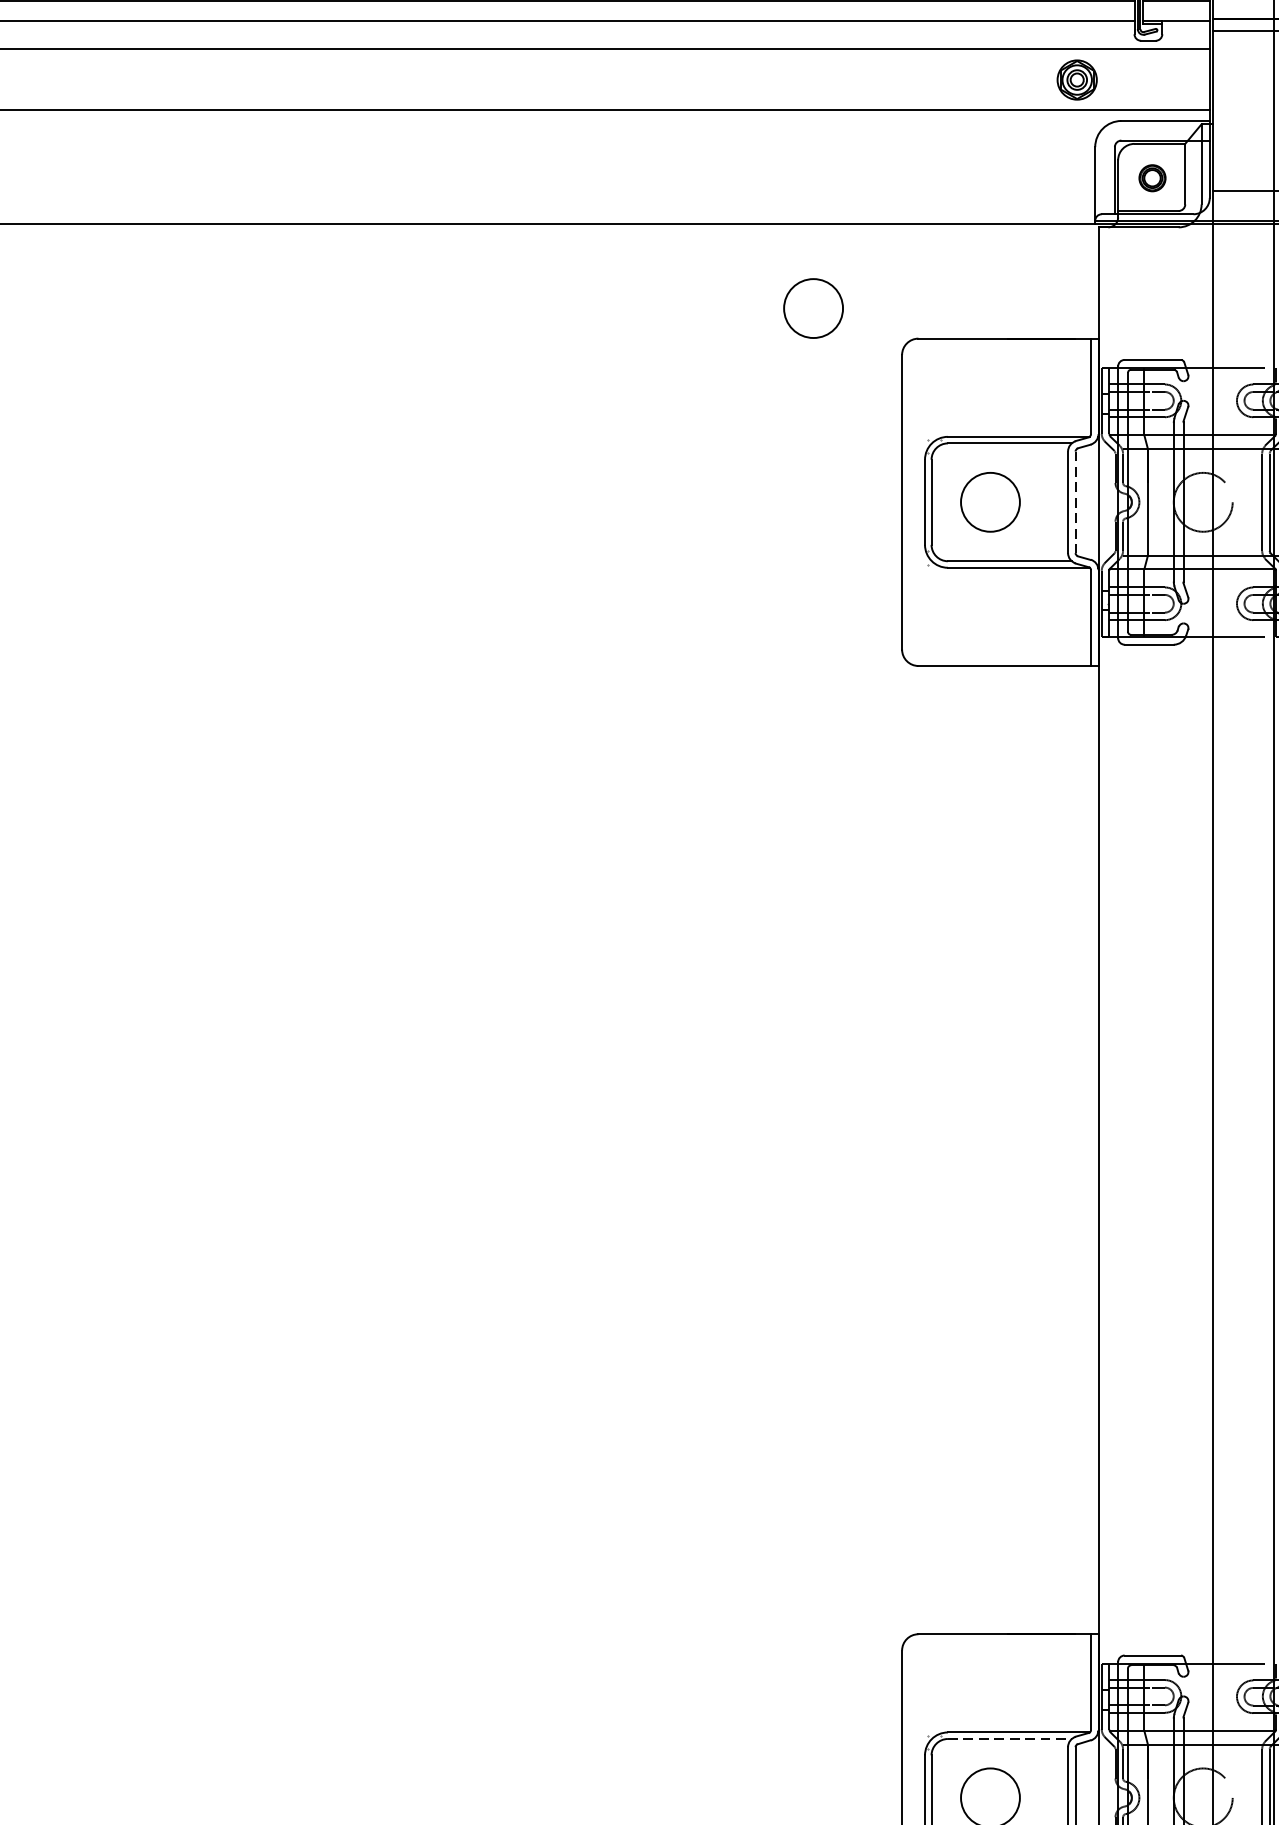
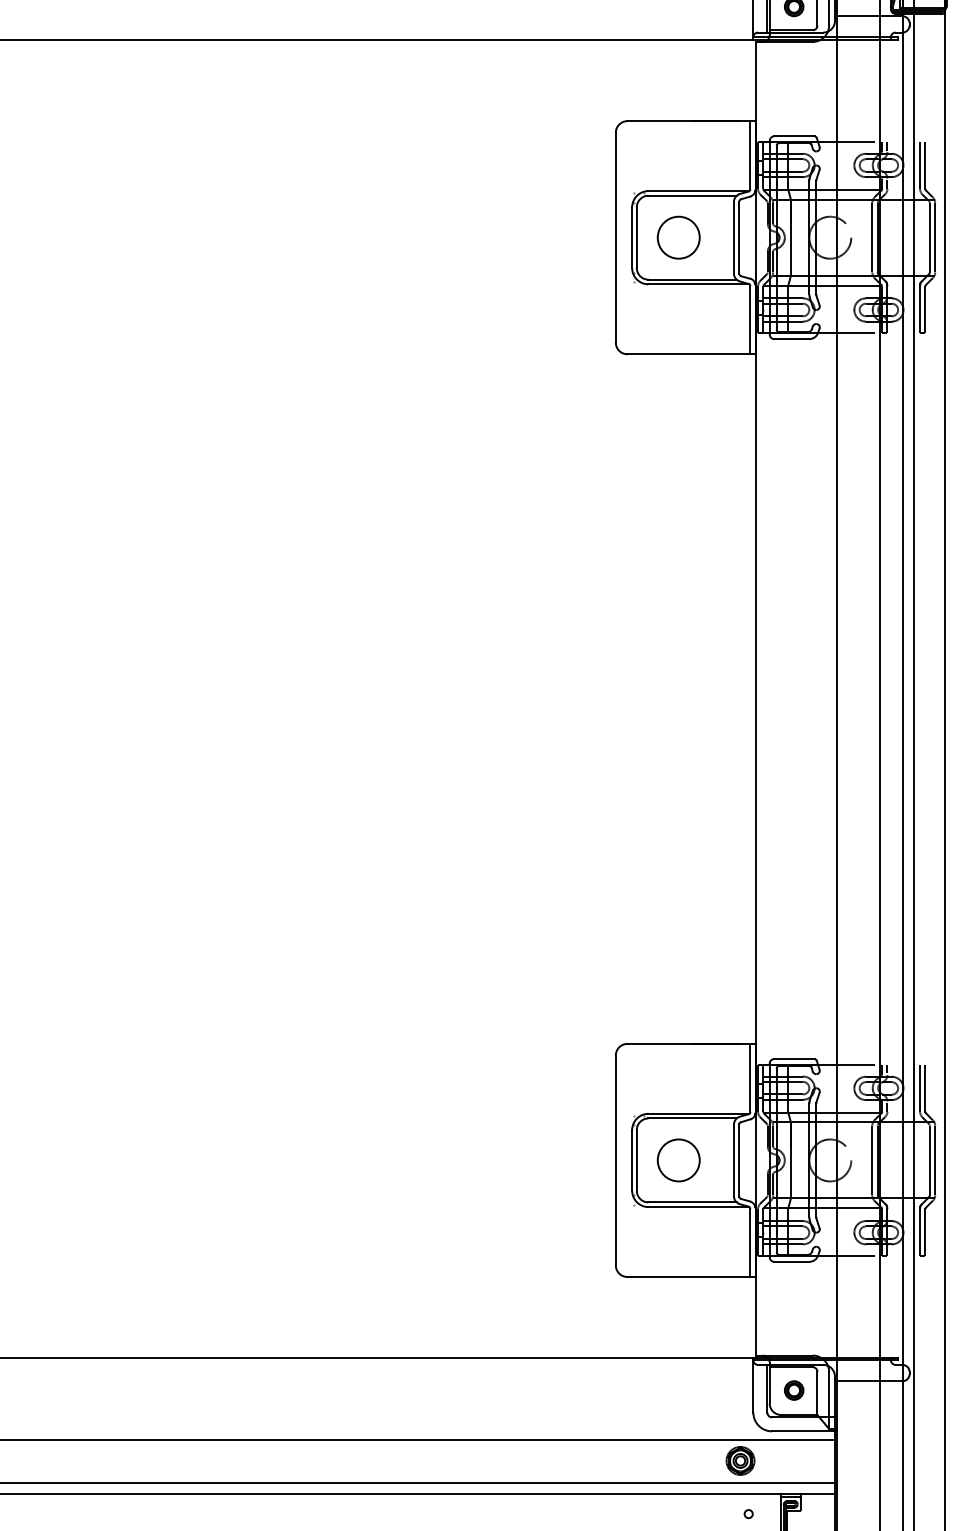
circle: (813, 308) -> (552, 99), removed
line: (1075, 503) -> (739, 238), dashed -> solid
line: (1011, 1739) -> (693, 1118), dashed -> solid

